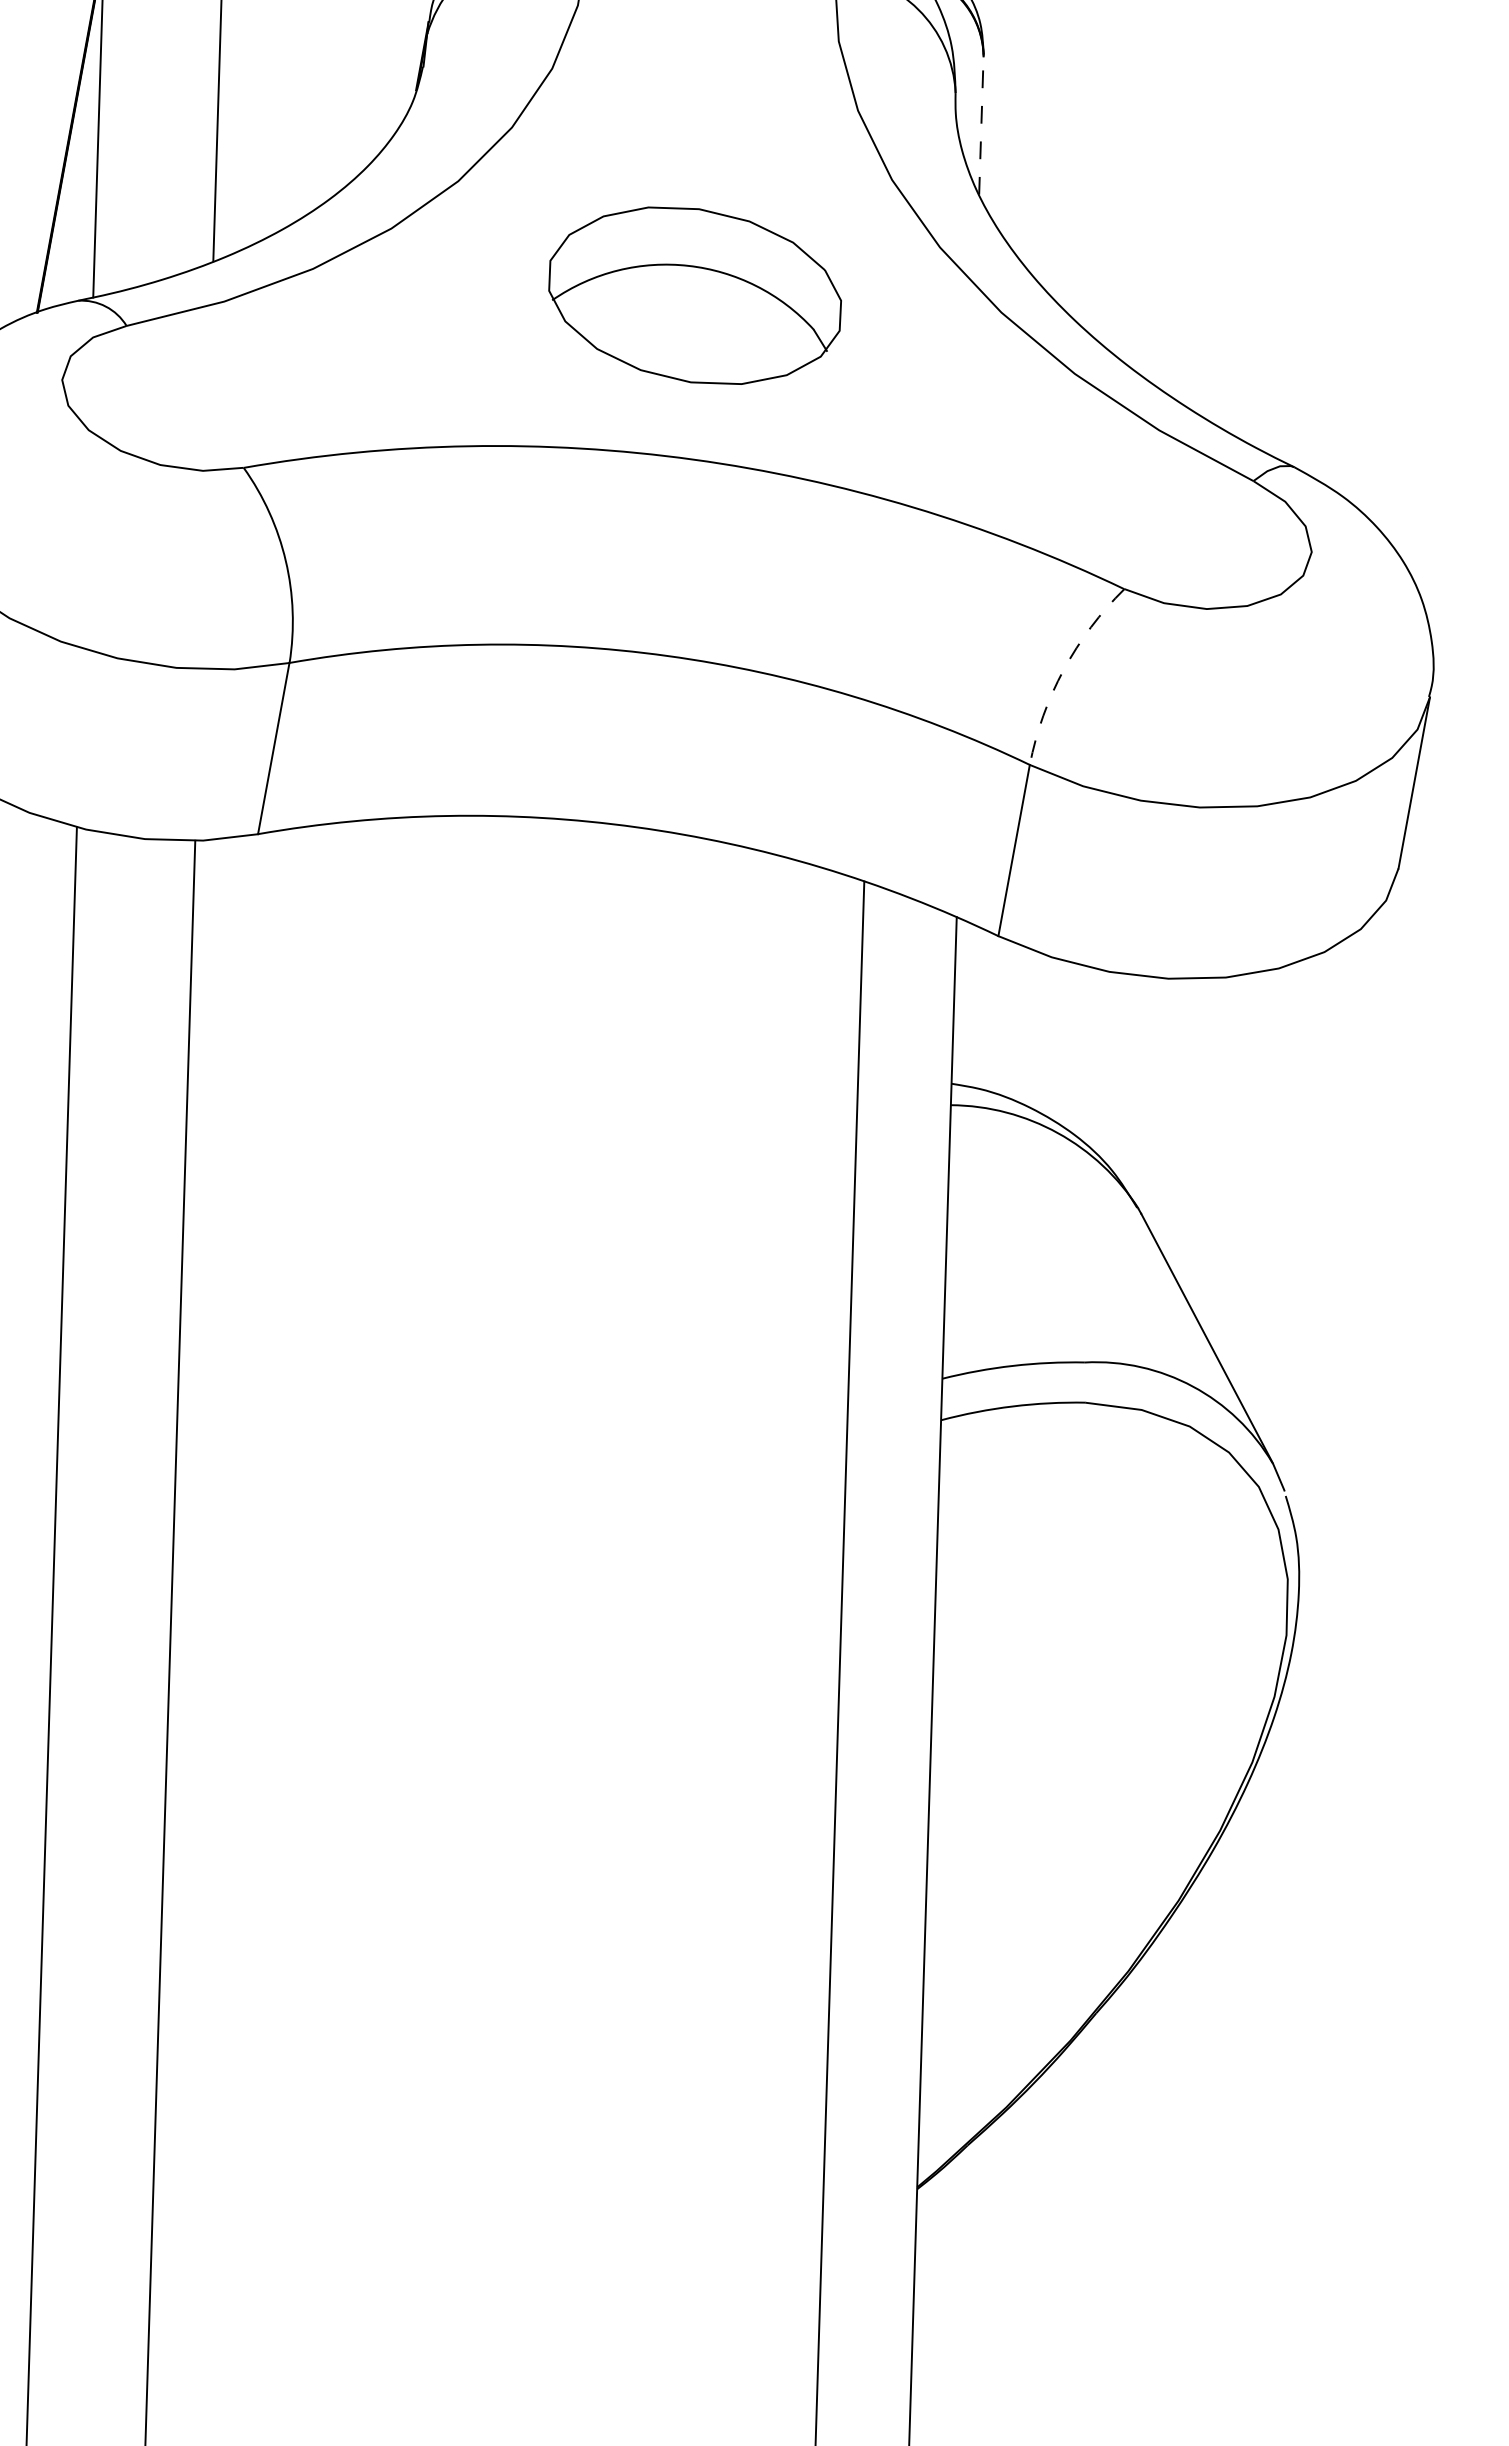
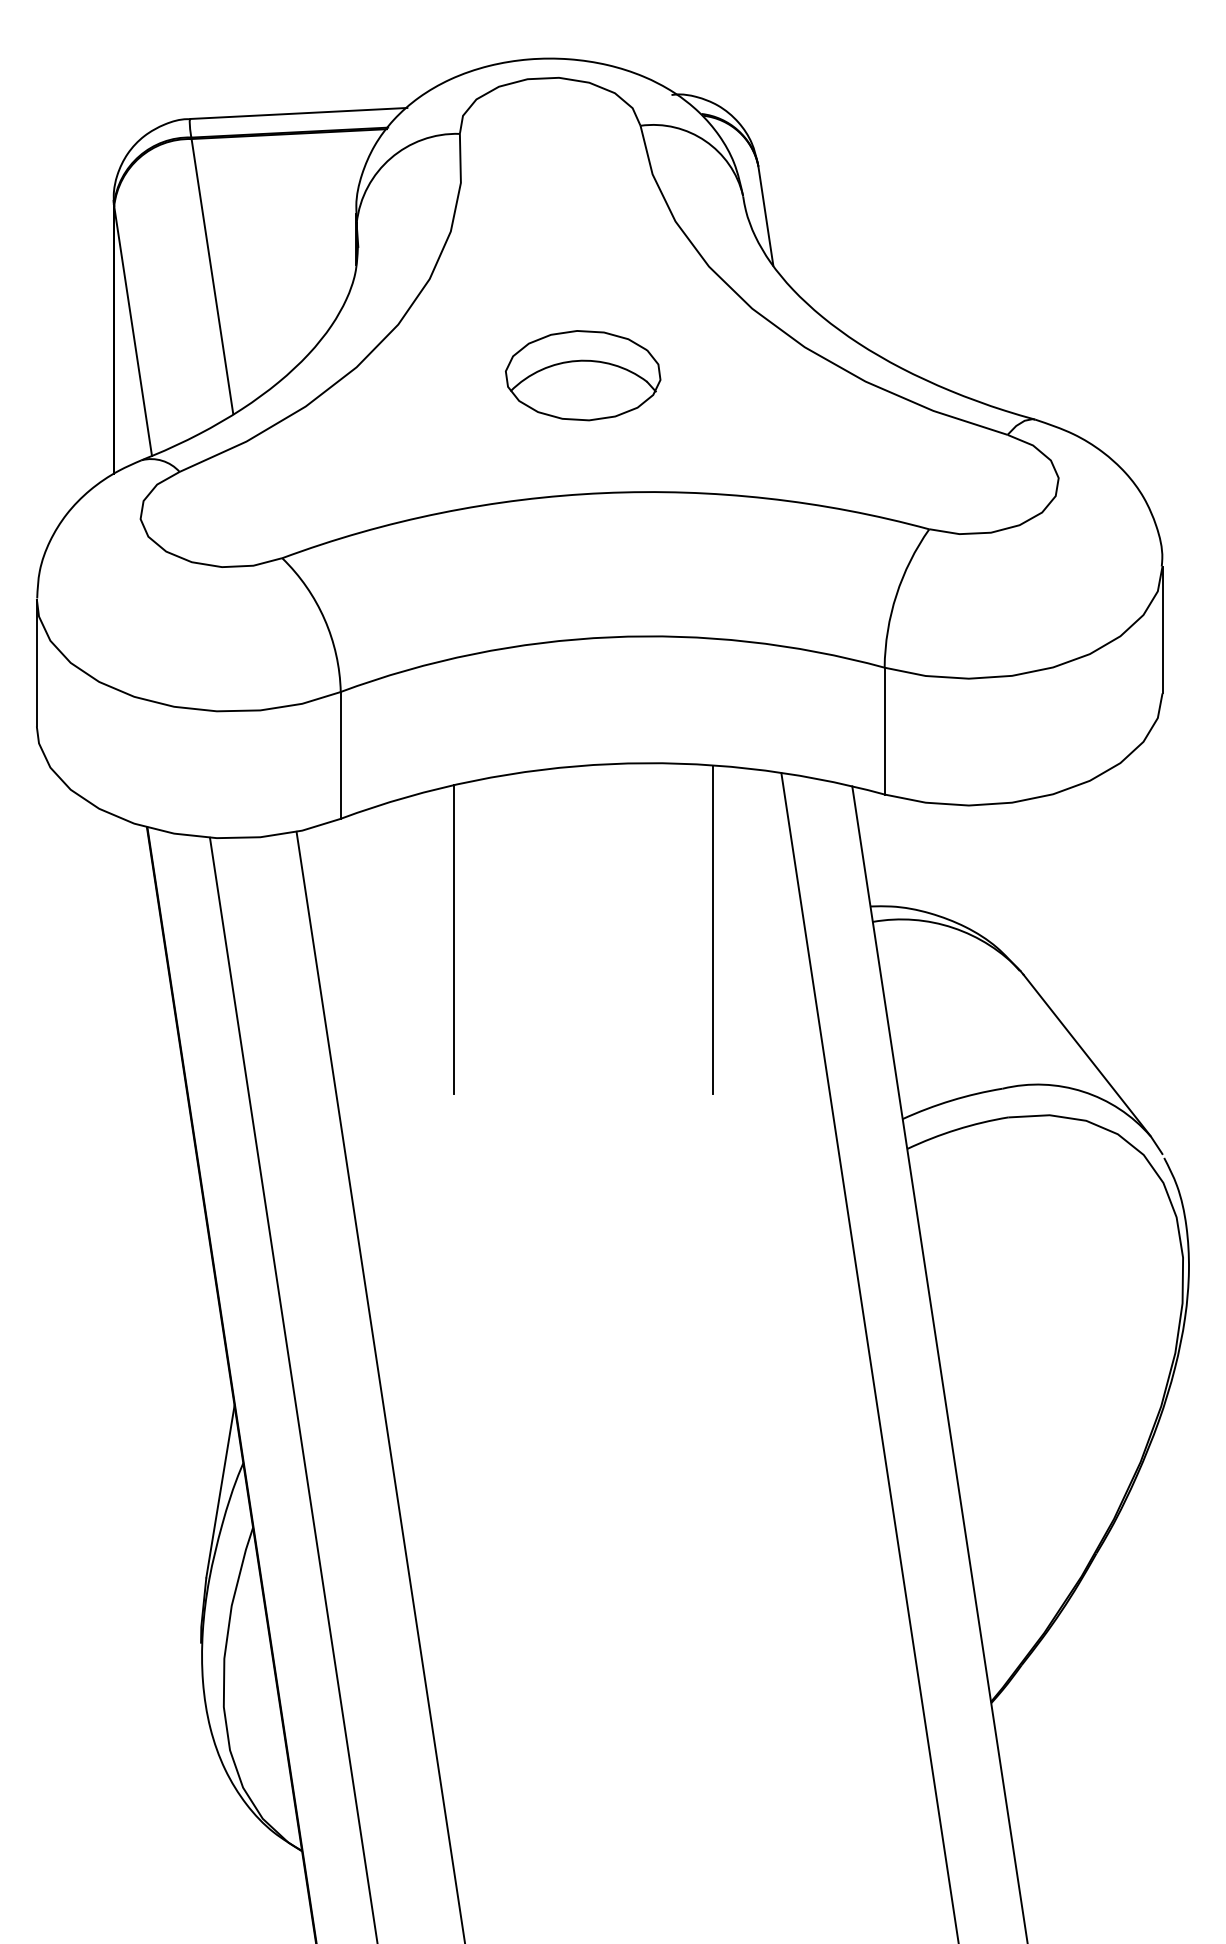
line: (981, 124) -> (765, 215), dashed -> solid
part: (695, 295) -> (583, 375), size x0.71
arc: (1063, 670) -> (896, 595), dashed -> solid
line: (380, 1025) -> (453, 939), added
line: (732, 1075) -> (712, 929), added

